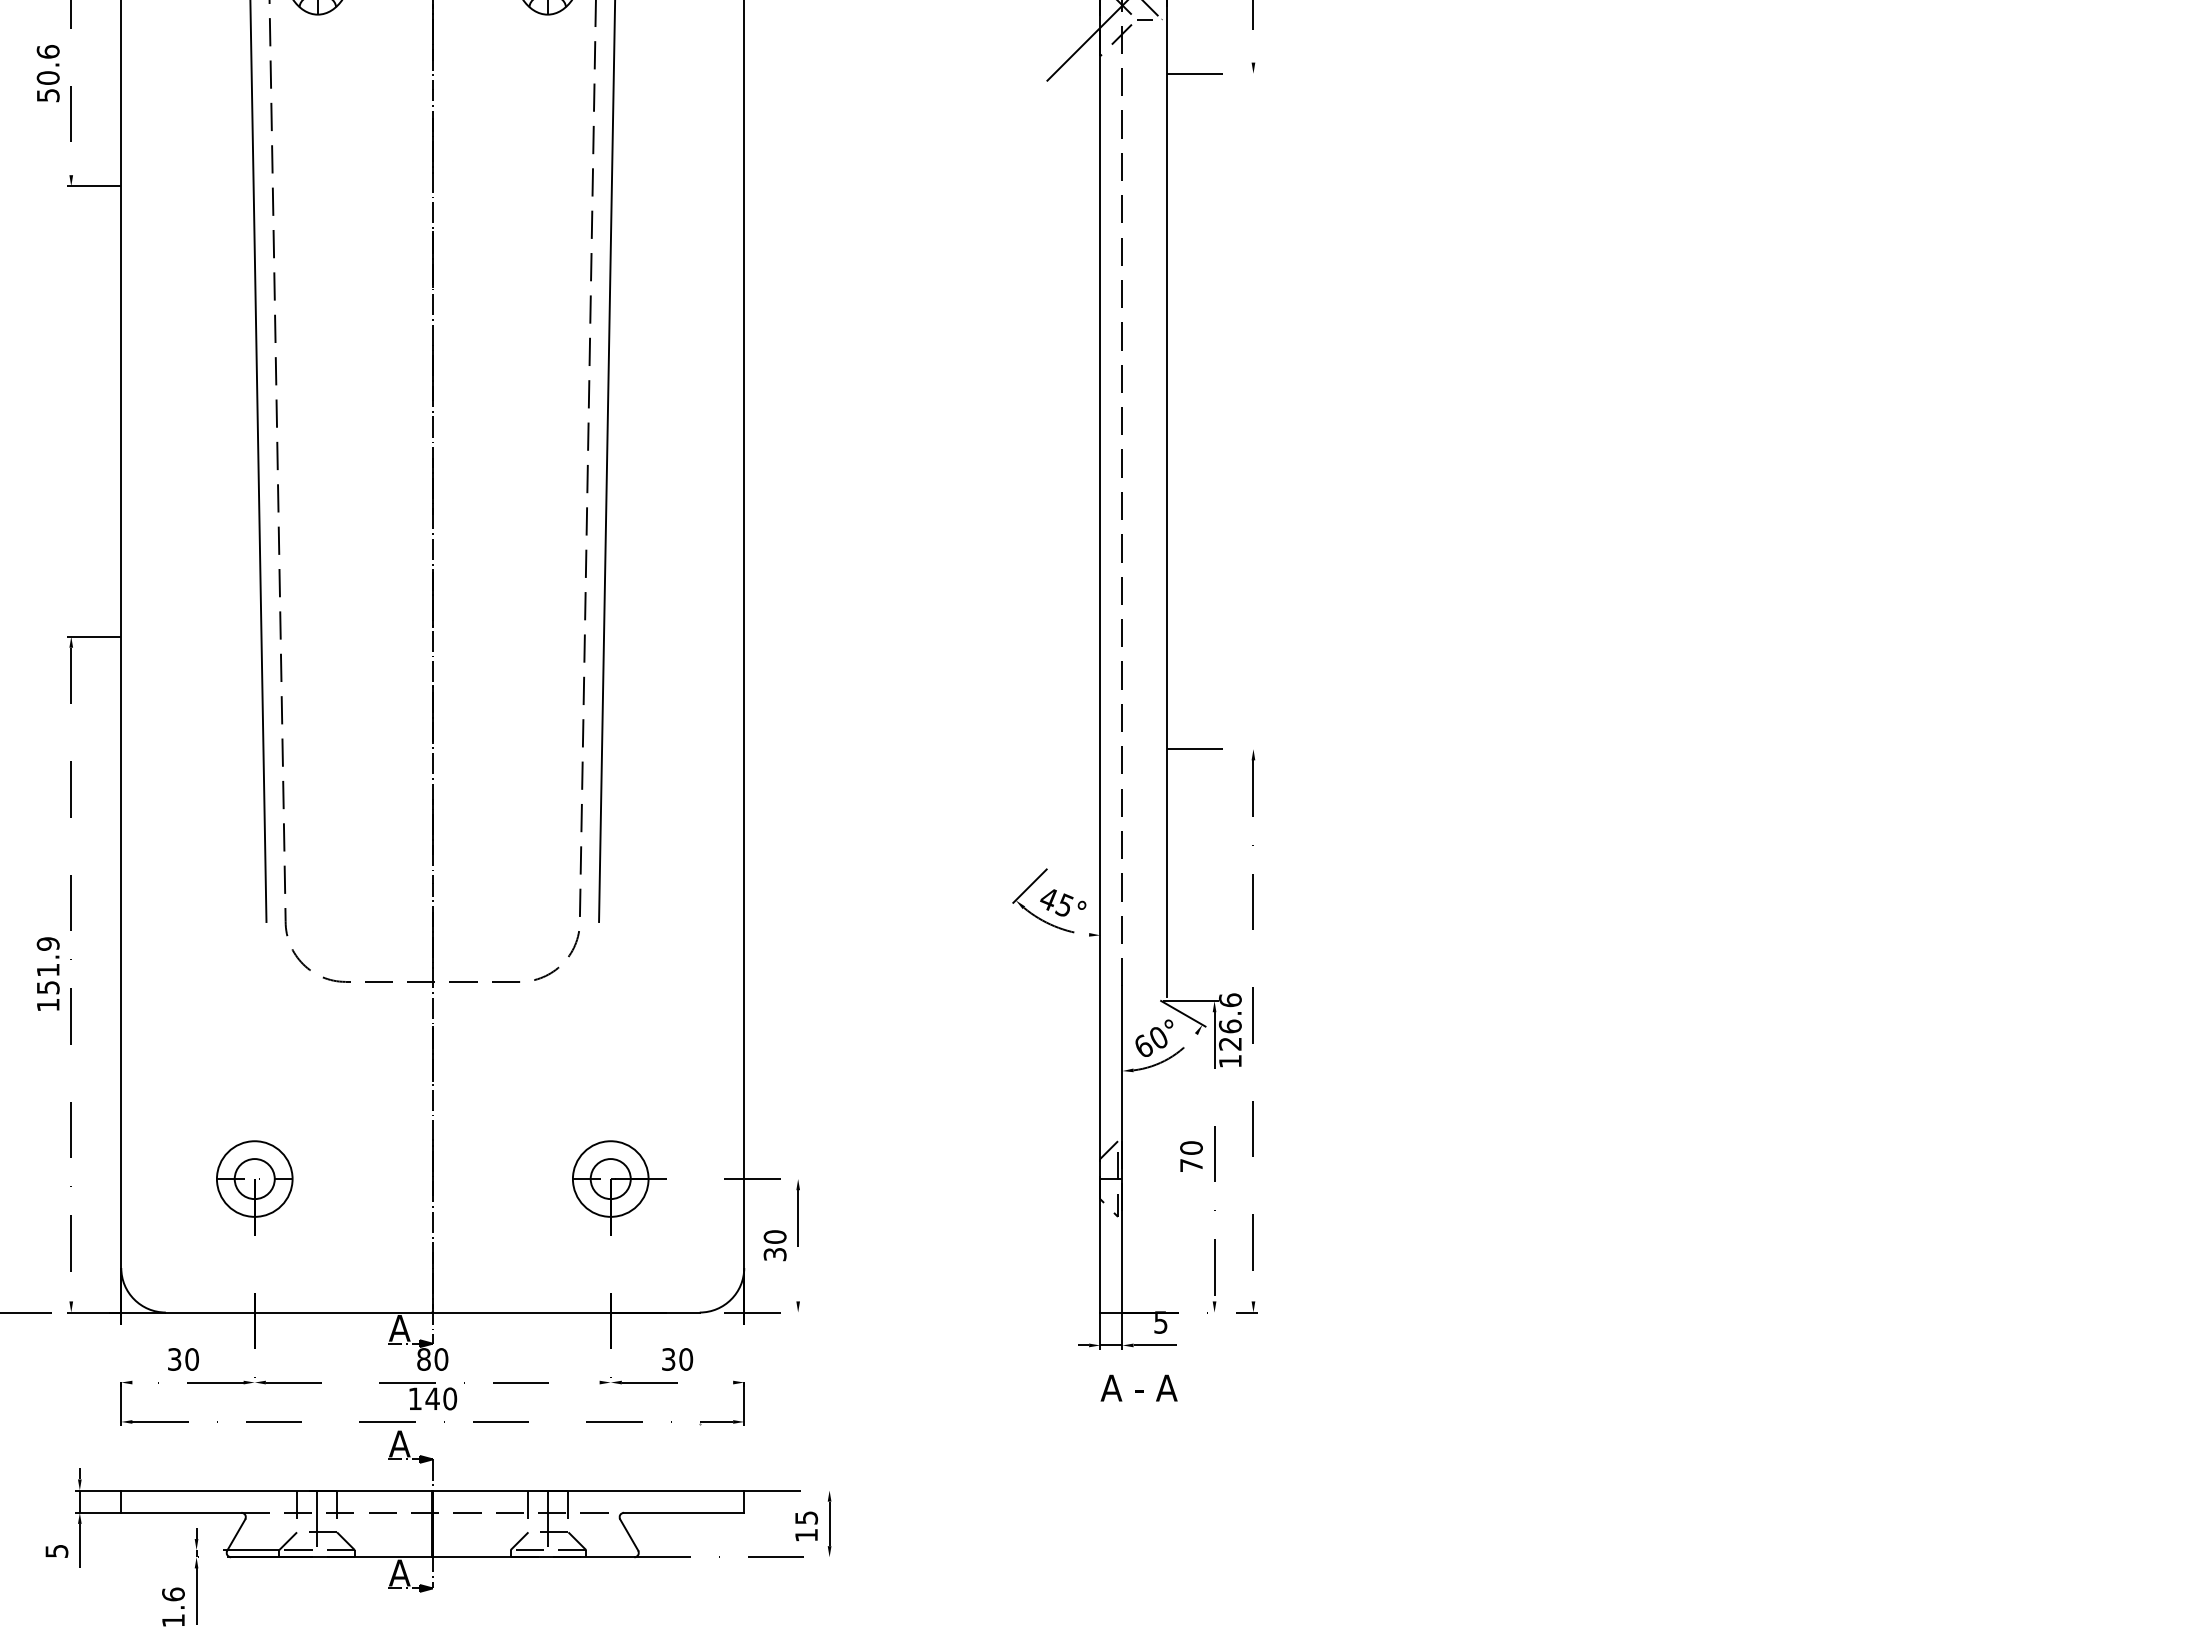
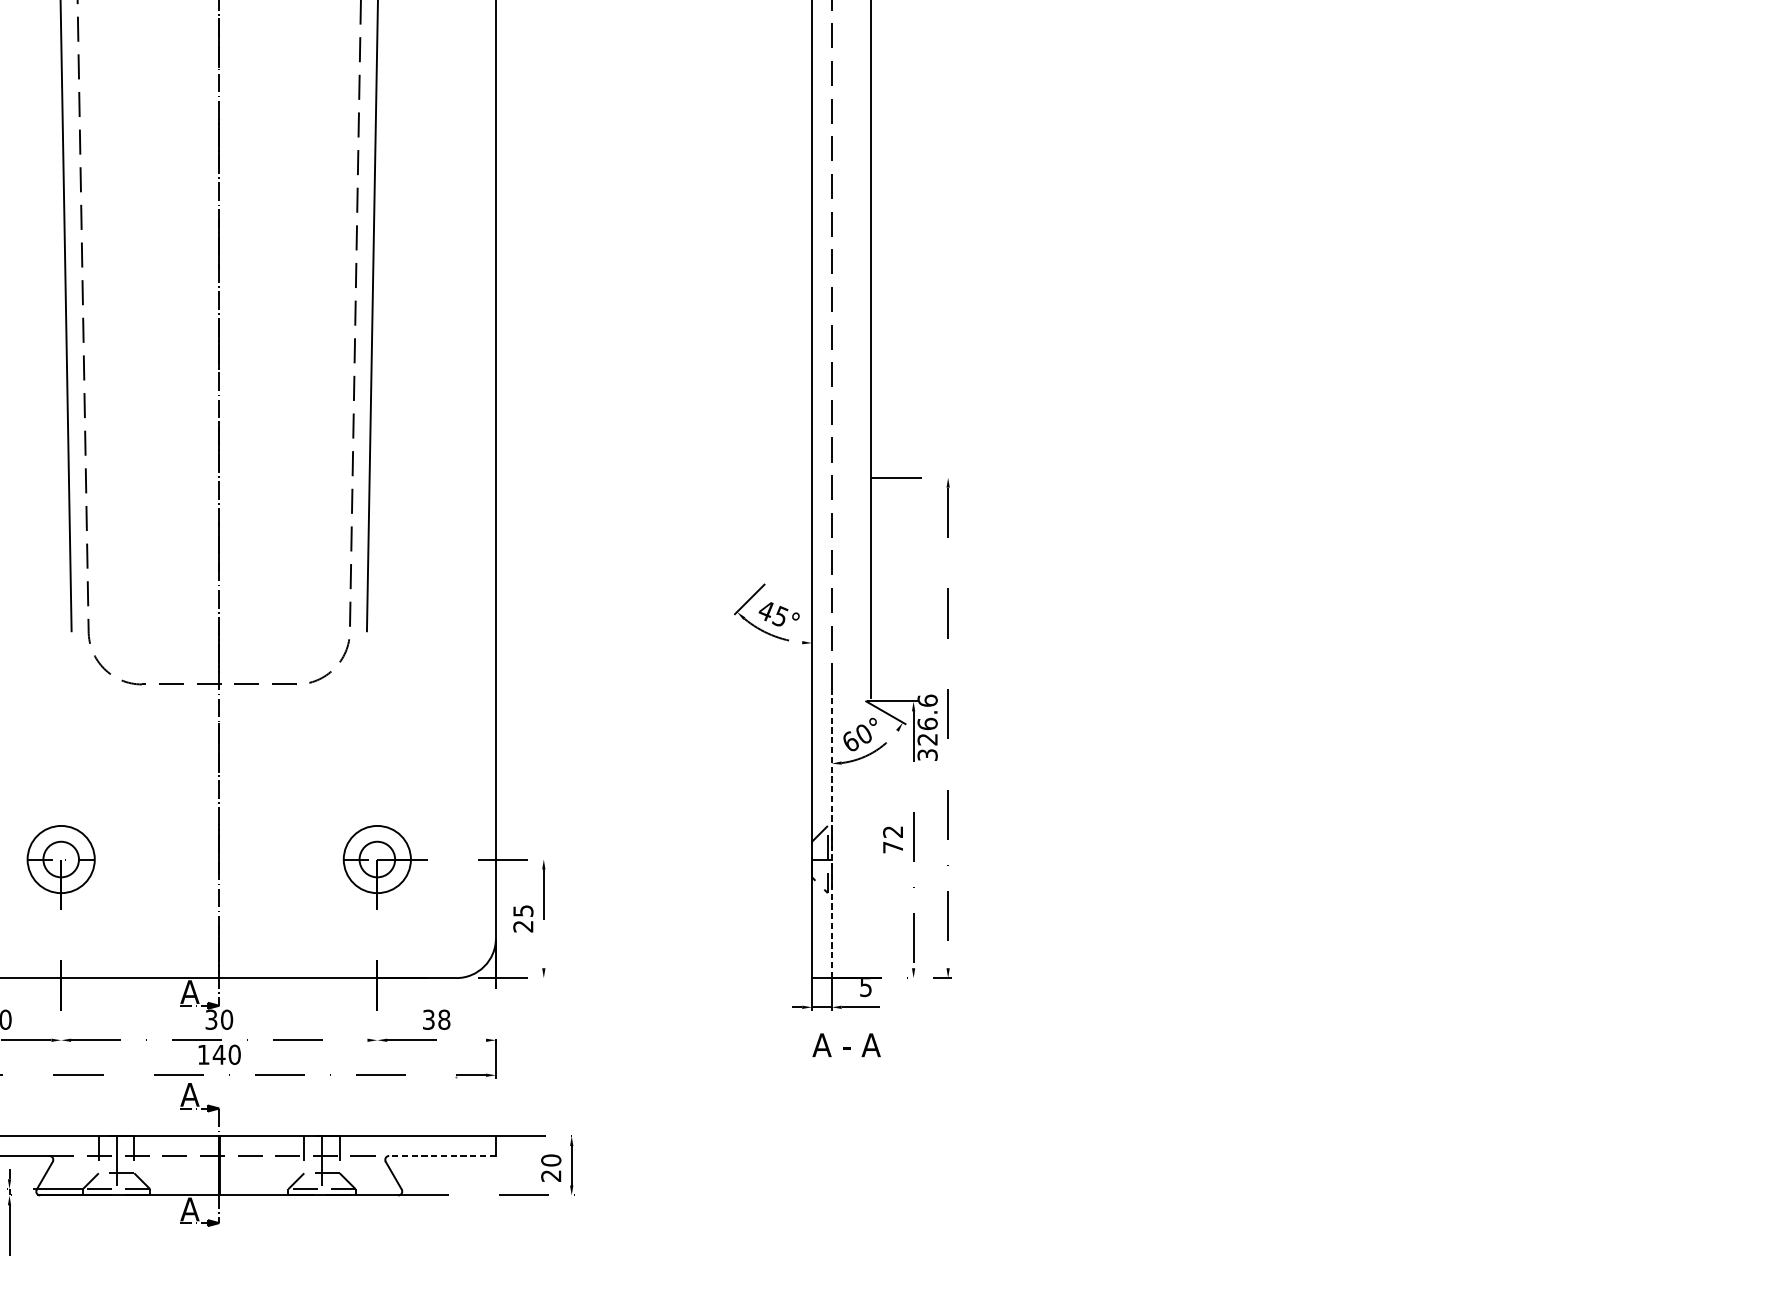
text: (1230, 1061) -> (927, 755), 126.6 -> 326.6
text: (1191, 1147) -> (893, 831), 70 -> 72
line: (1122, 1149) -> (831, 833), solid -> dashed
text: (774, 1245) -> (522, 918), 30 -> 25
text: (423, 1359) -> (211, 1019), 80 -> 30
text: (686, 1359) -> (444, 1019), 30 -> 38
line: (683, 1512) -> (441, 1155), solid -> dashed
text: (806, 1526) -> (551, 1168), 15 -> 20

